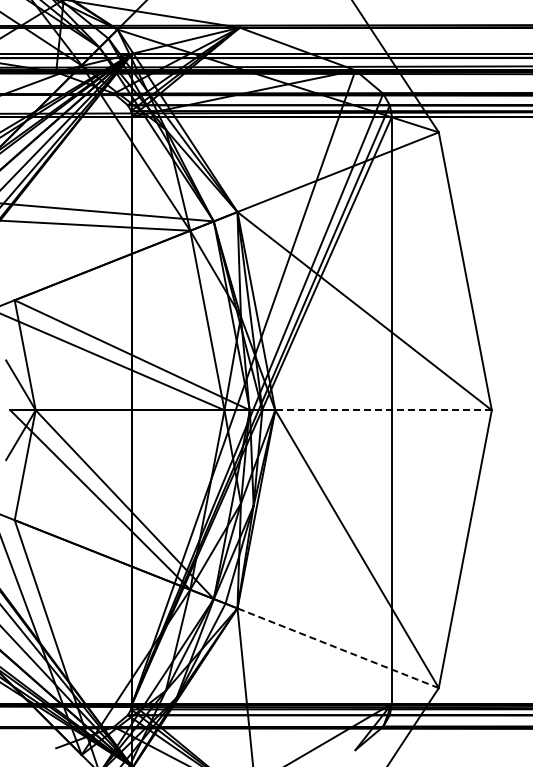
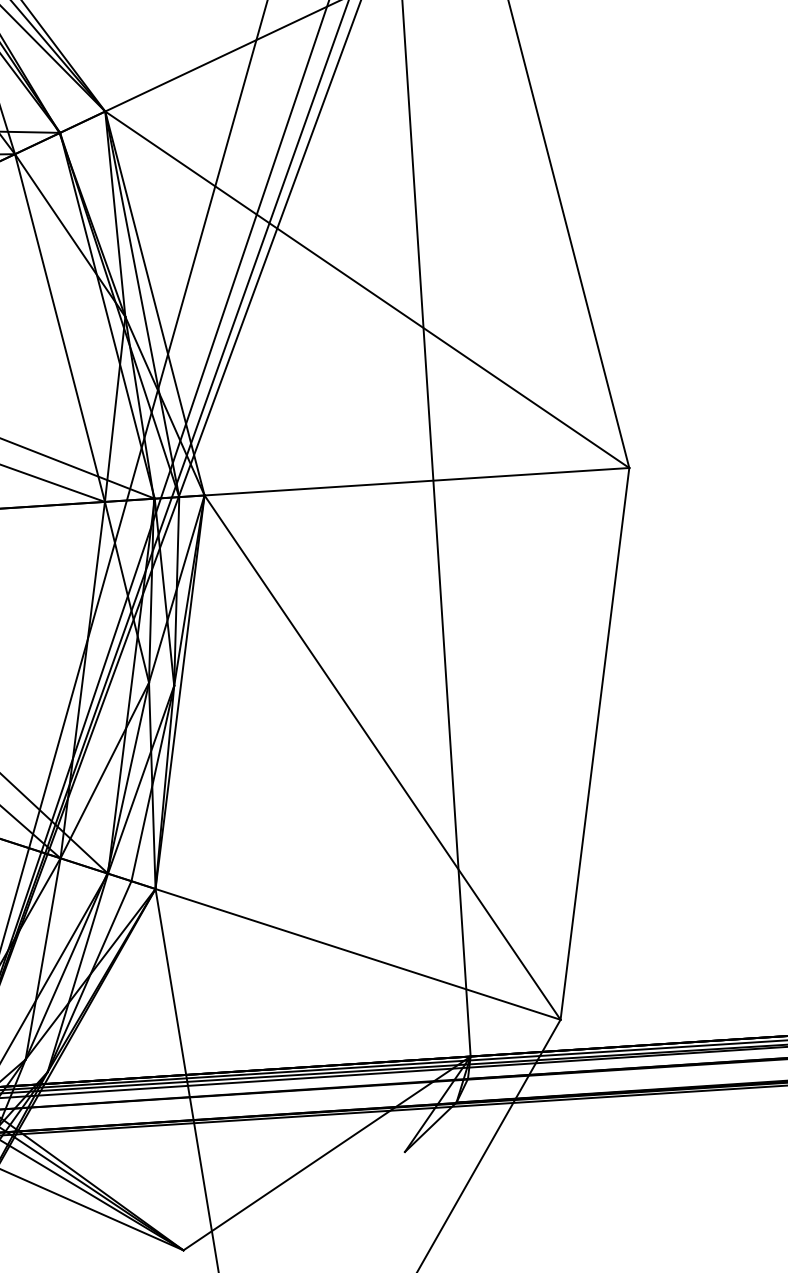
line: (383, 410) -> (416, 482), dashed -> solid
line: (337, 648) -> (356, 954), dashed -> solid

